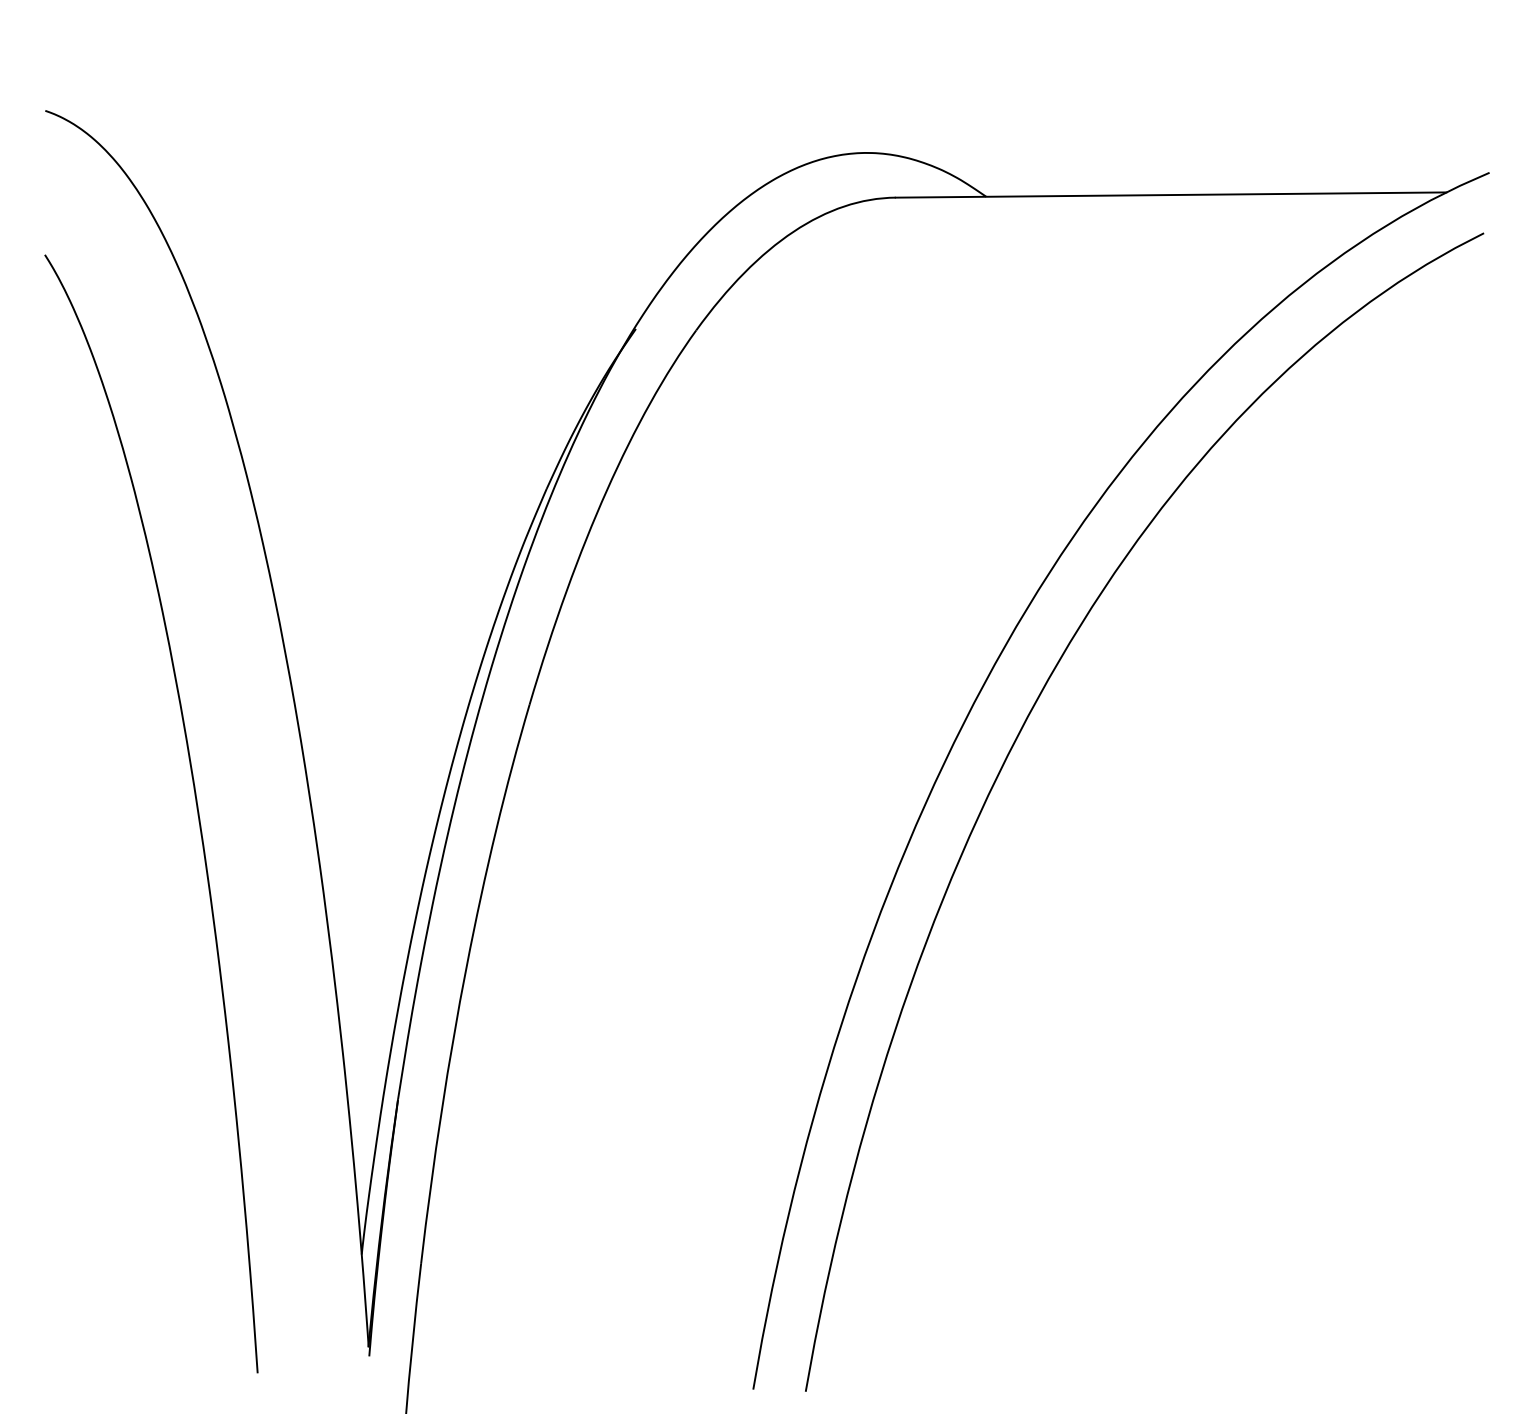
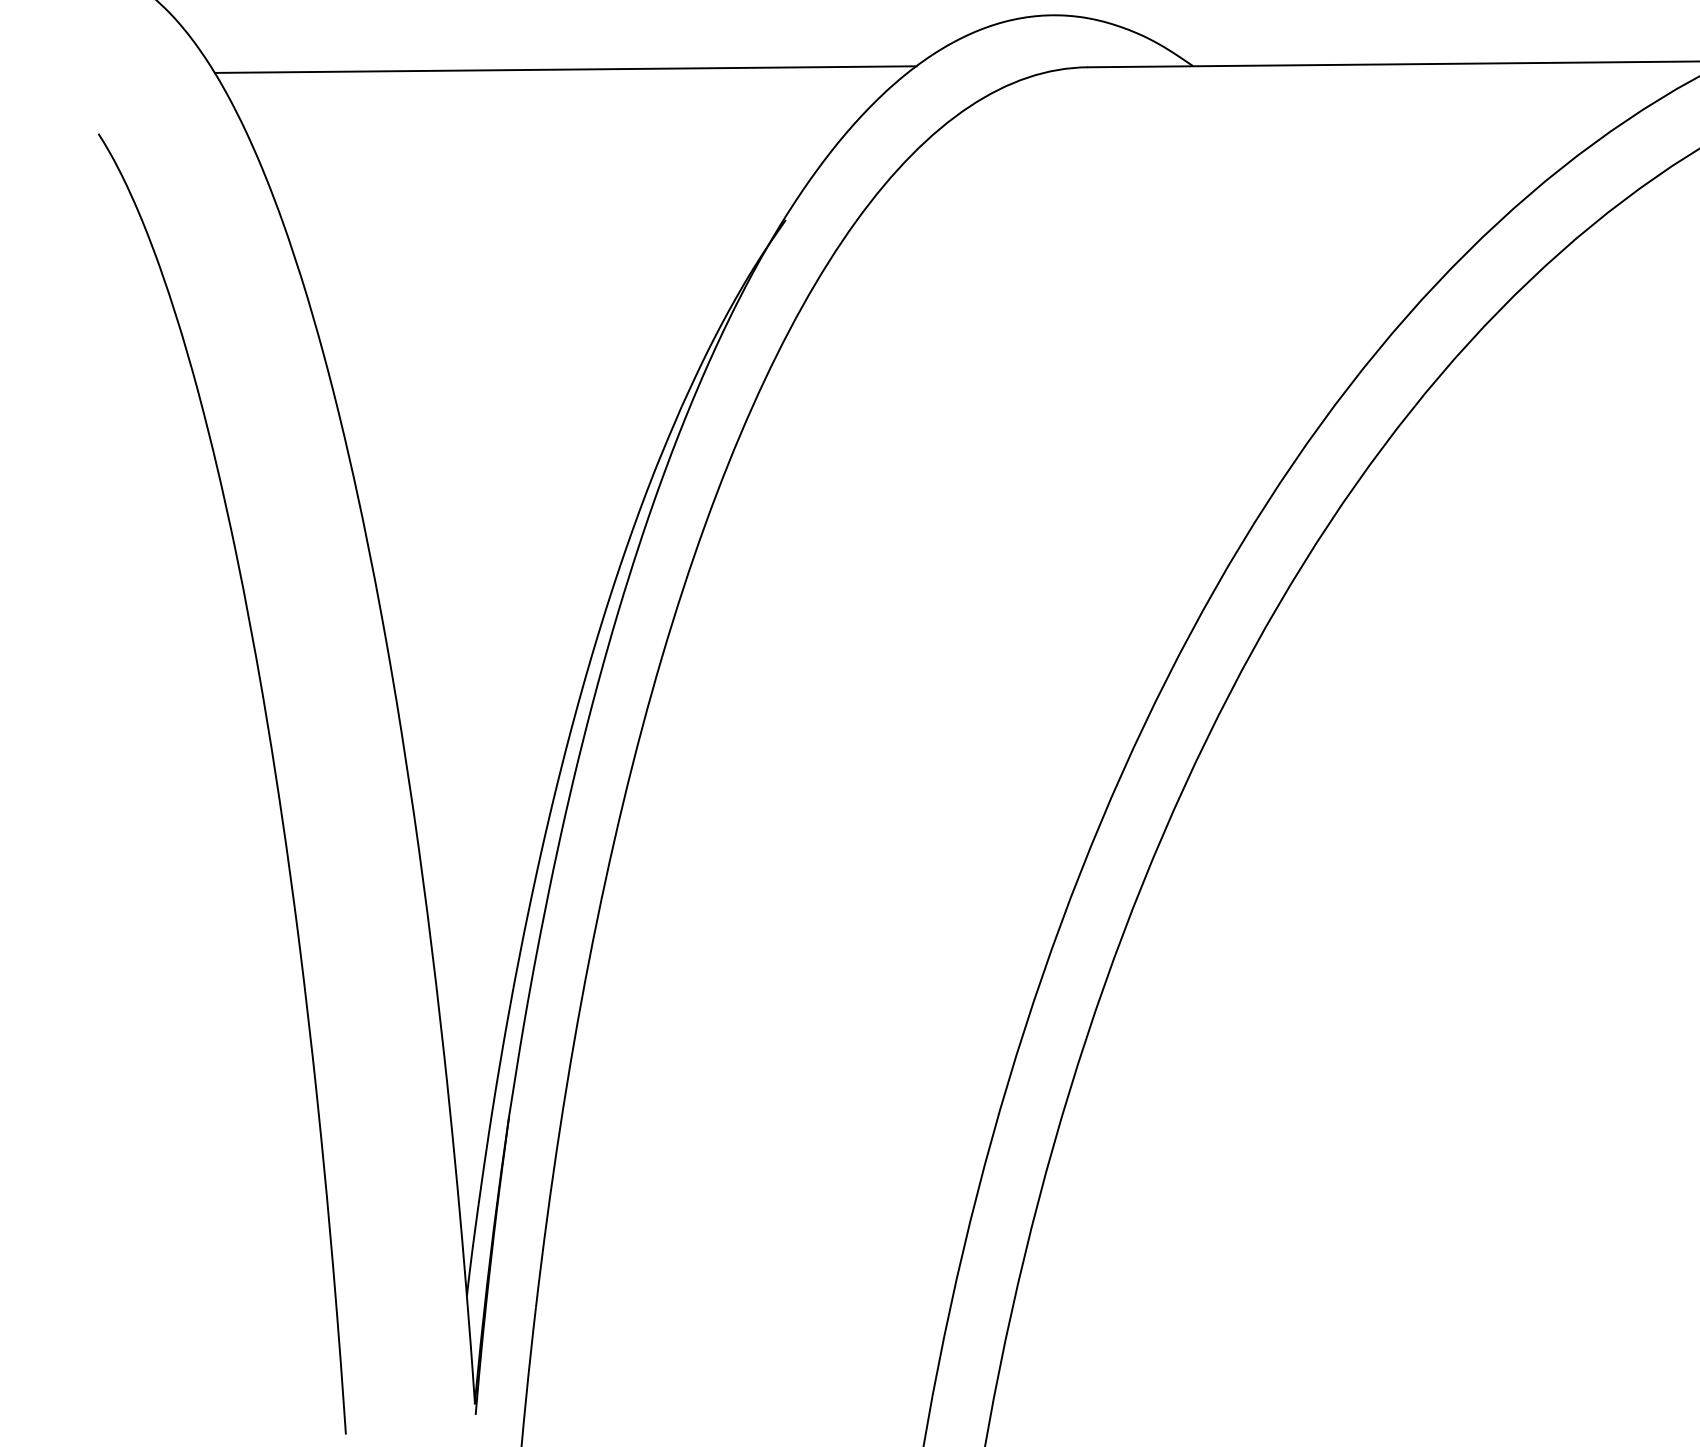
line: (446, 199) -> (565, 69), added

